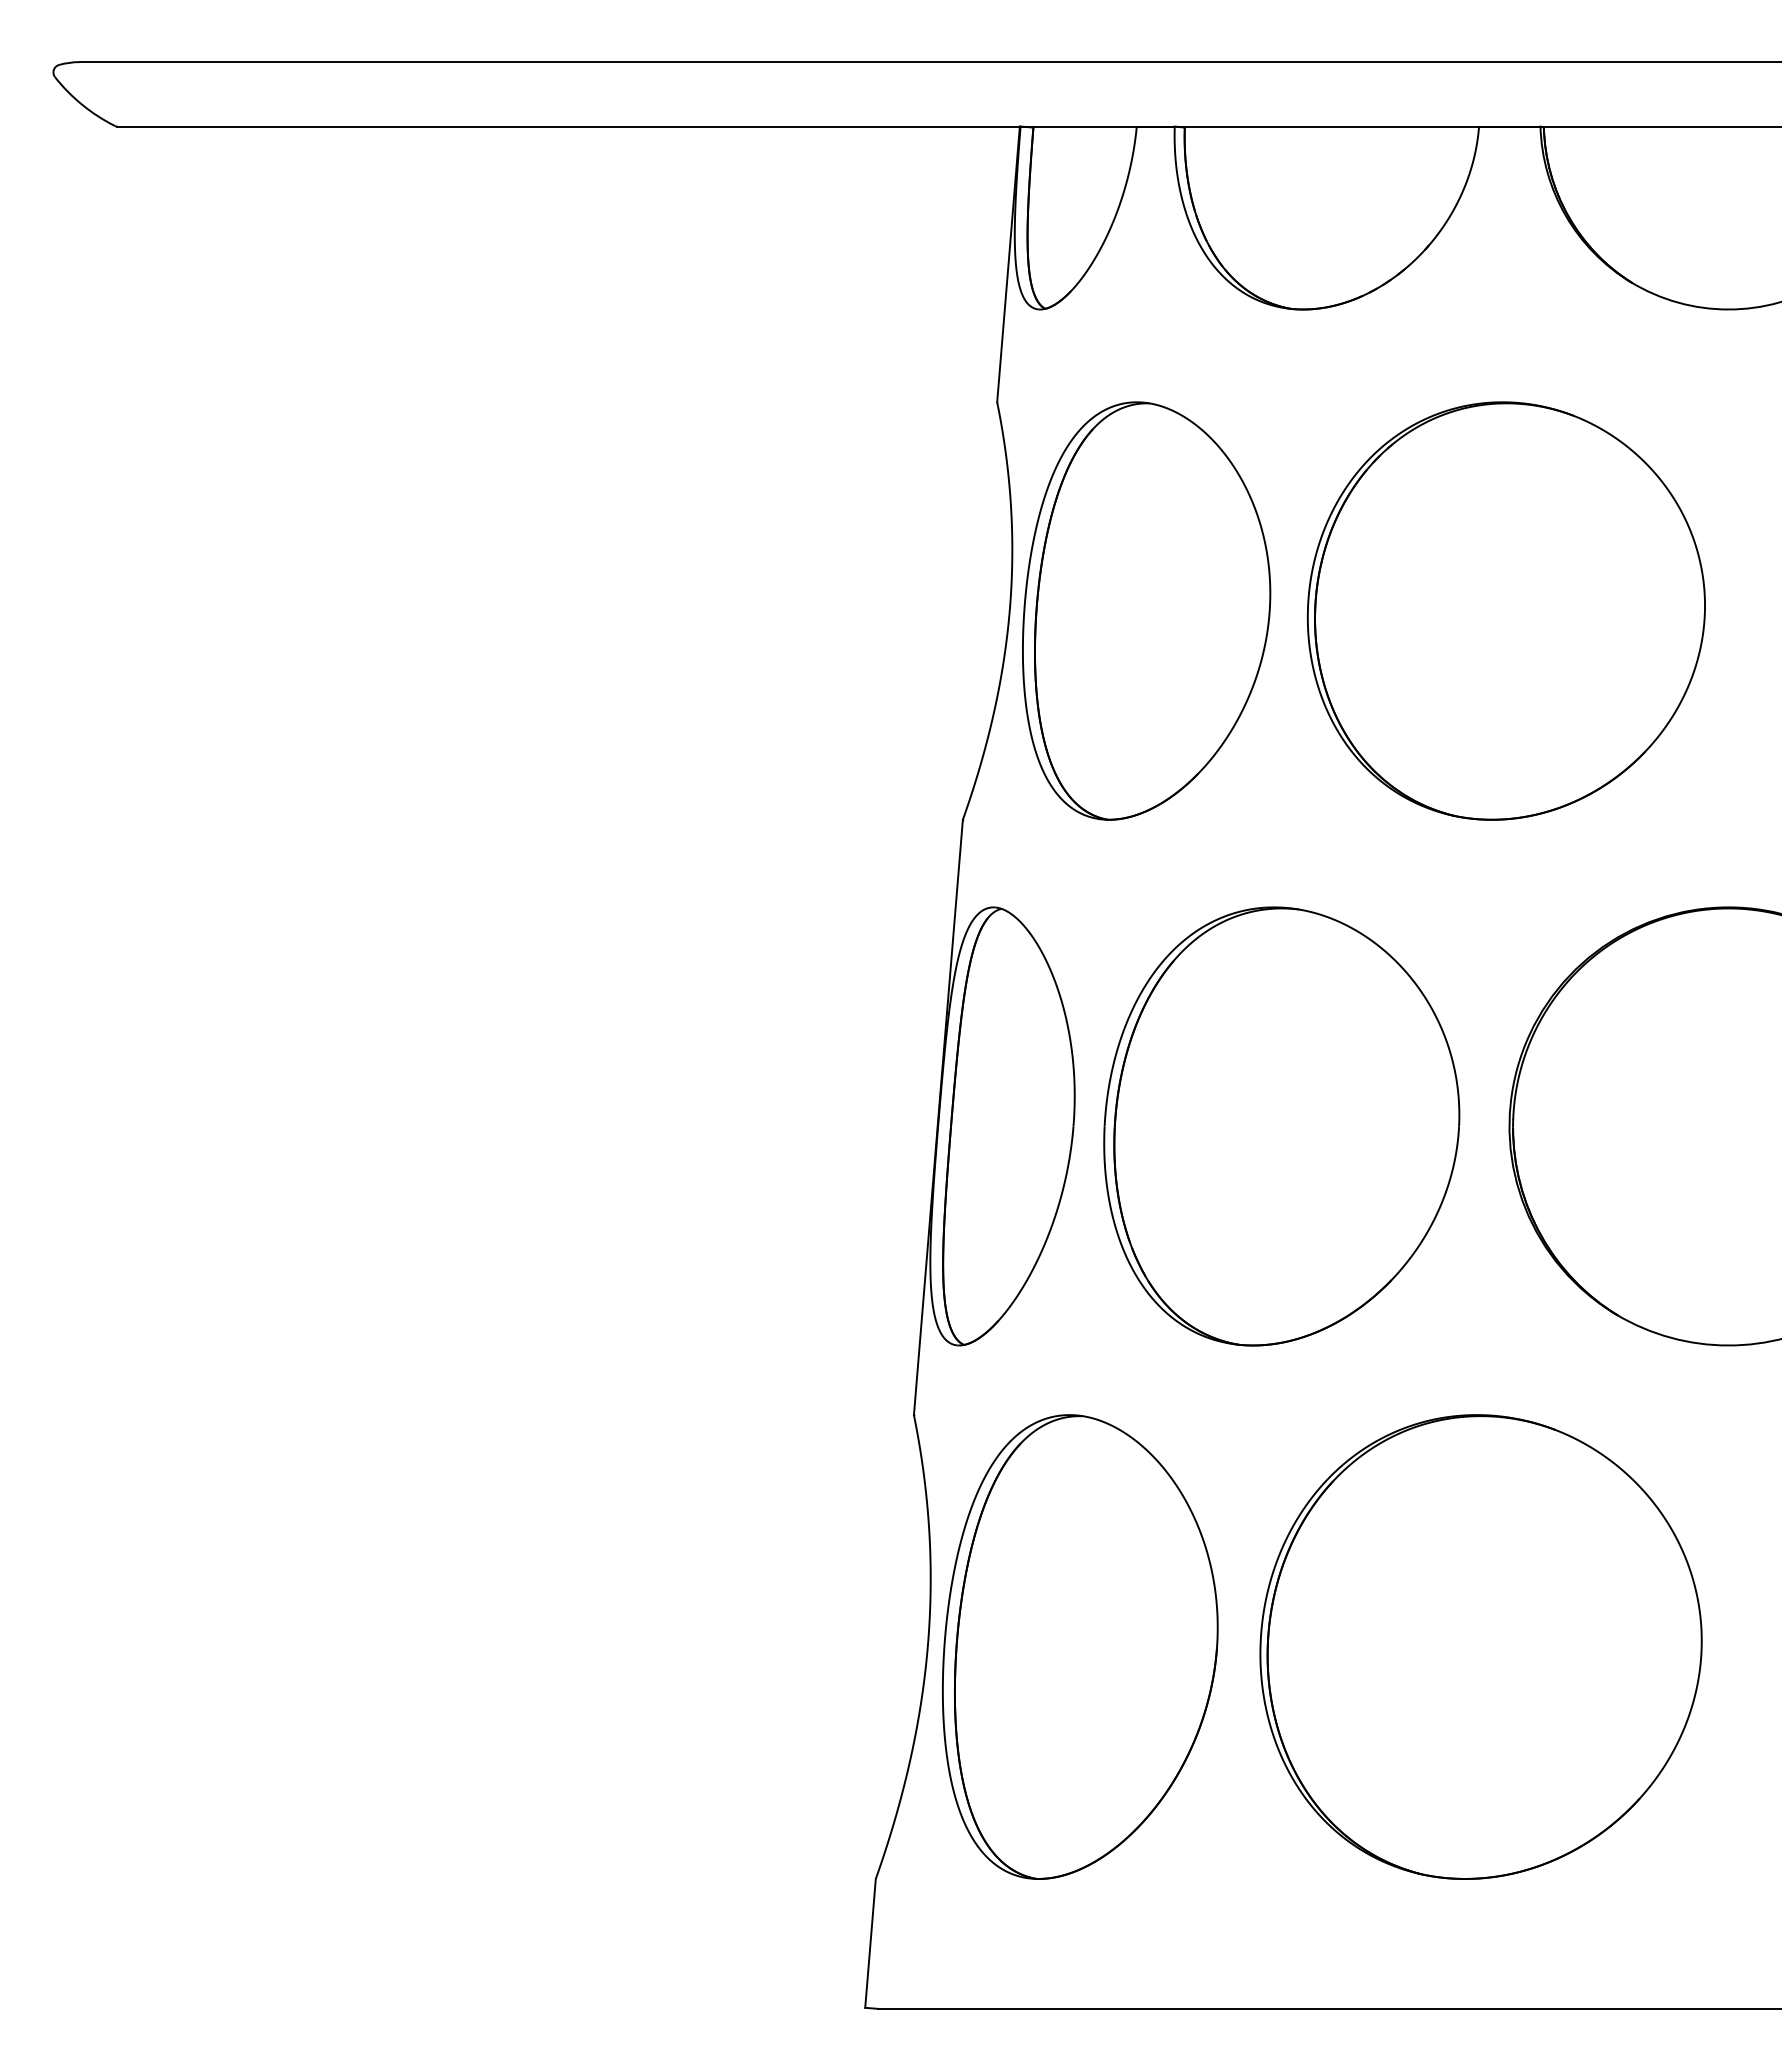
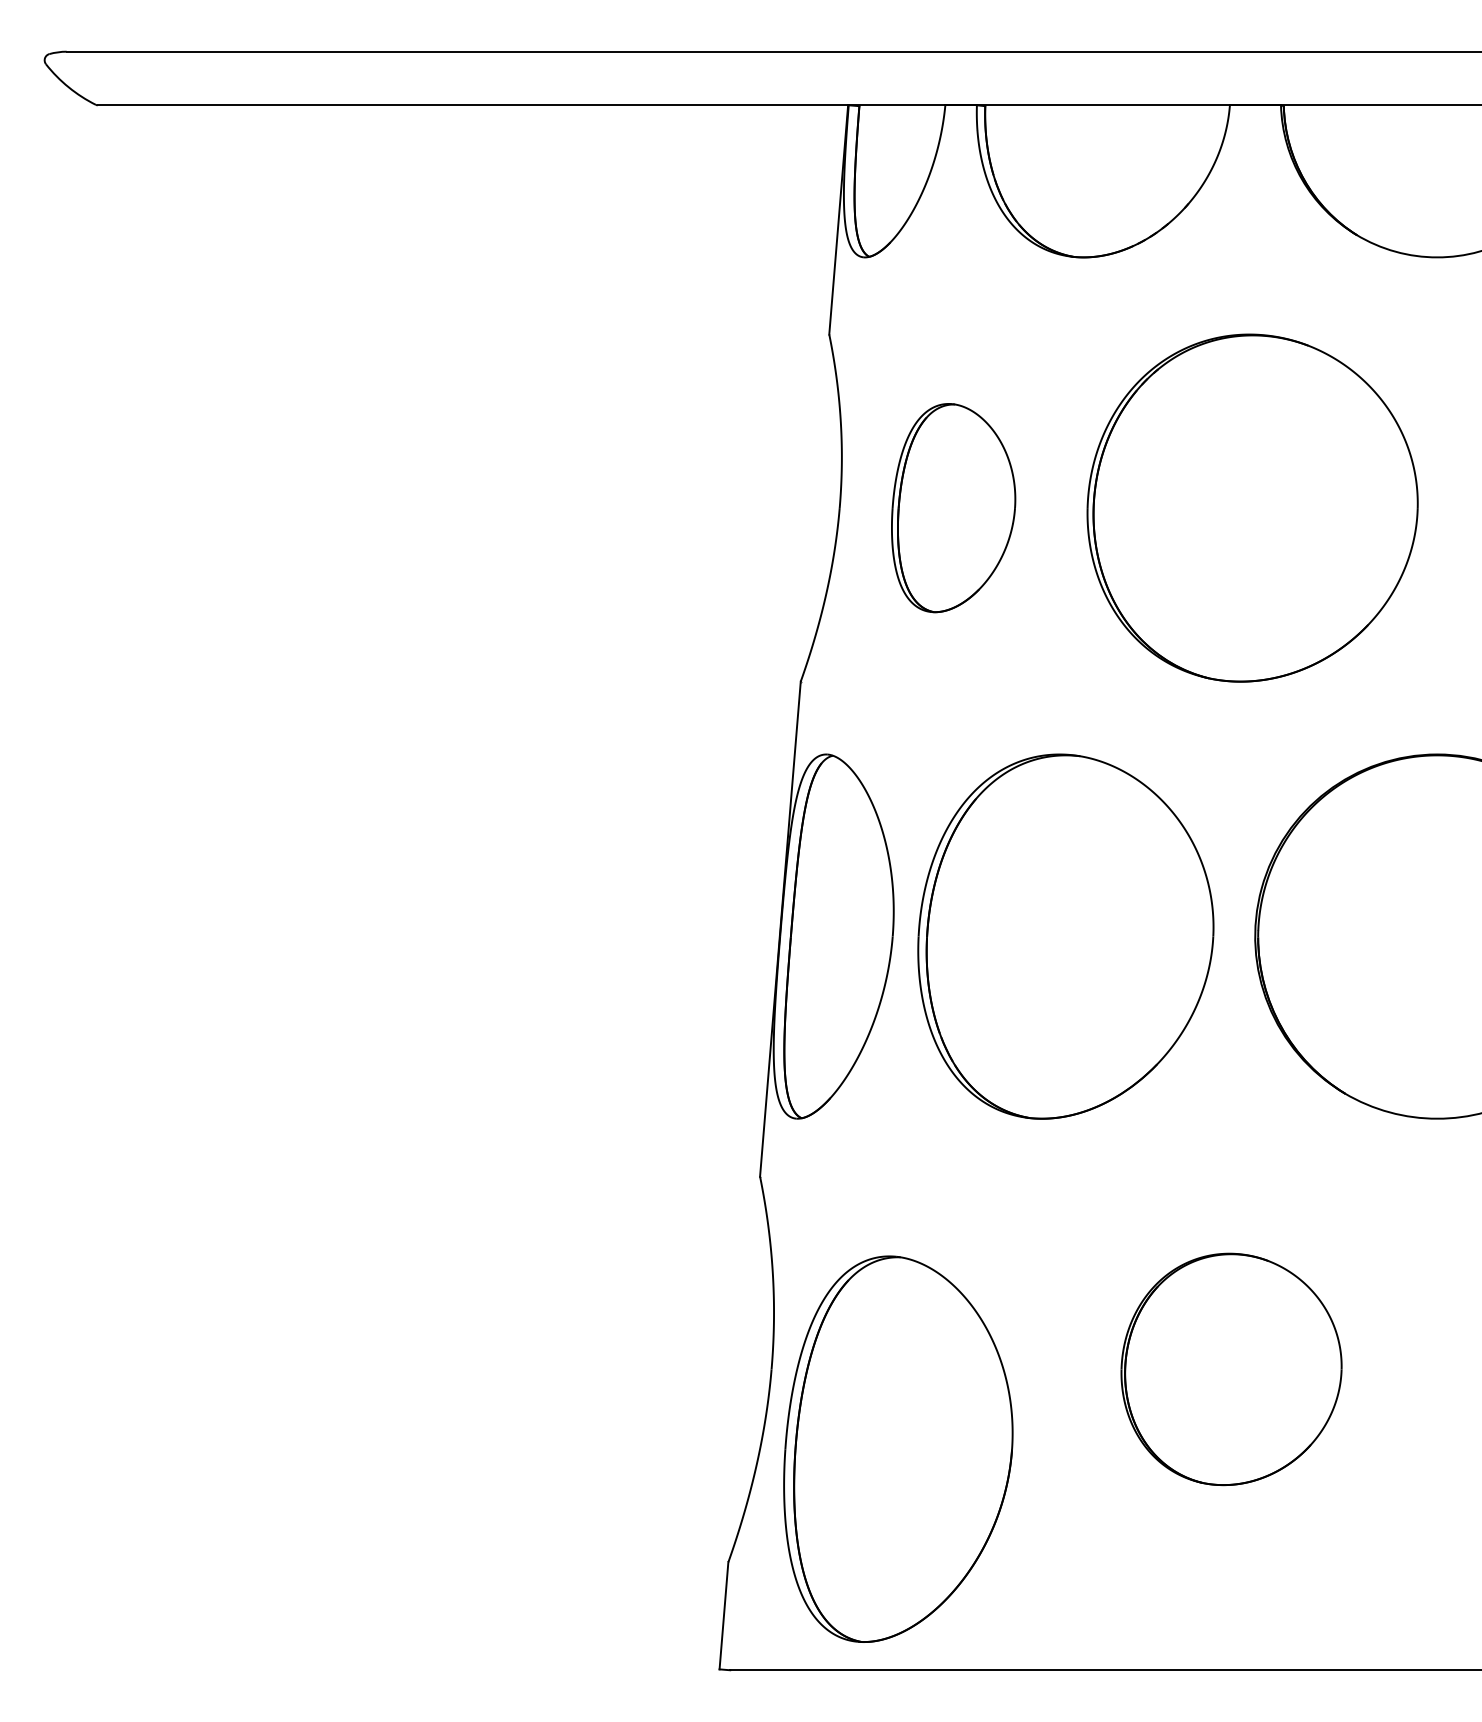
part: (1146, 610) -> (953, 507), size x0.6
part: (1080, 1646) -> (898, 1448), moved
part: (1480, 1646) -> (1231, 1368), size x0.6

